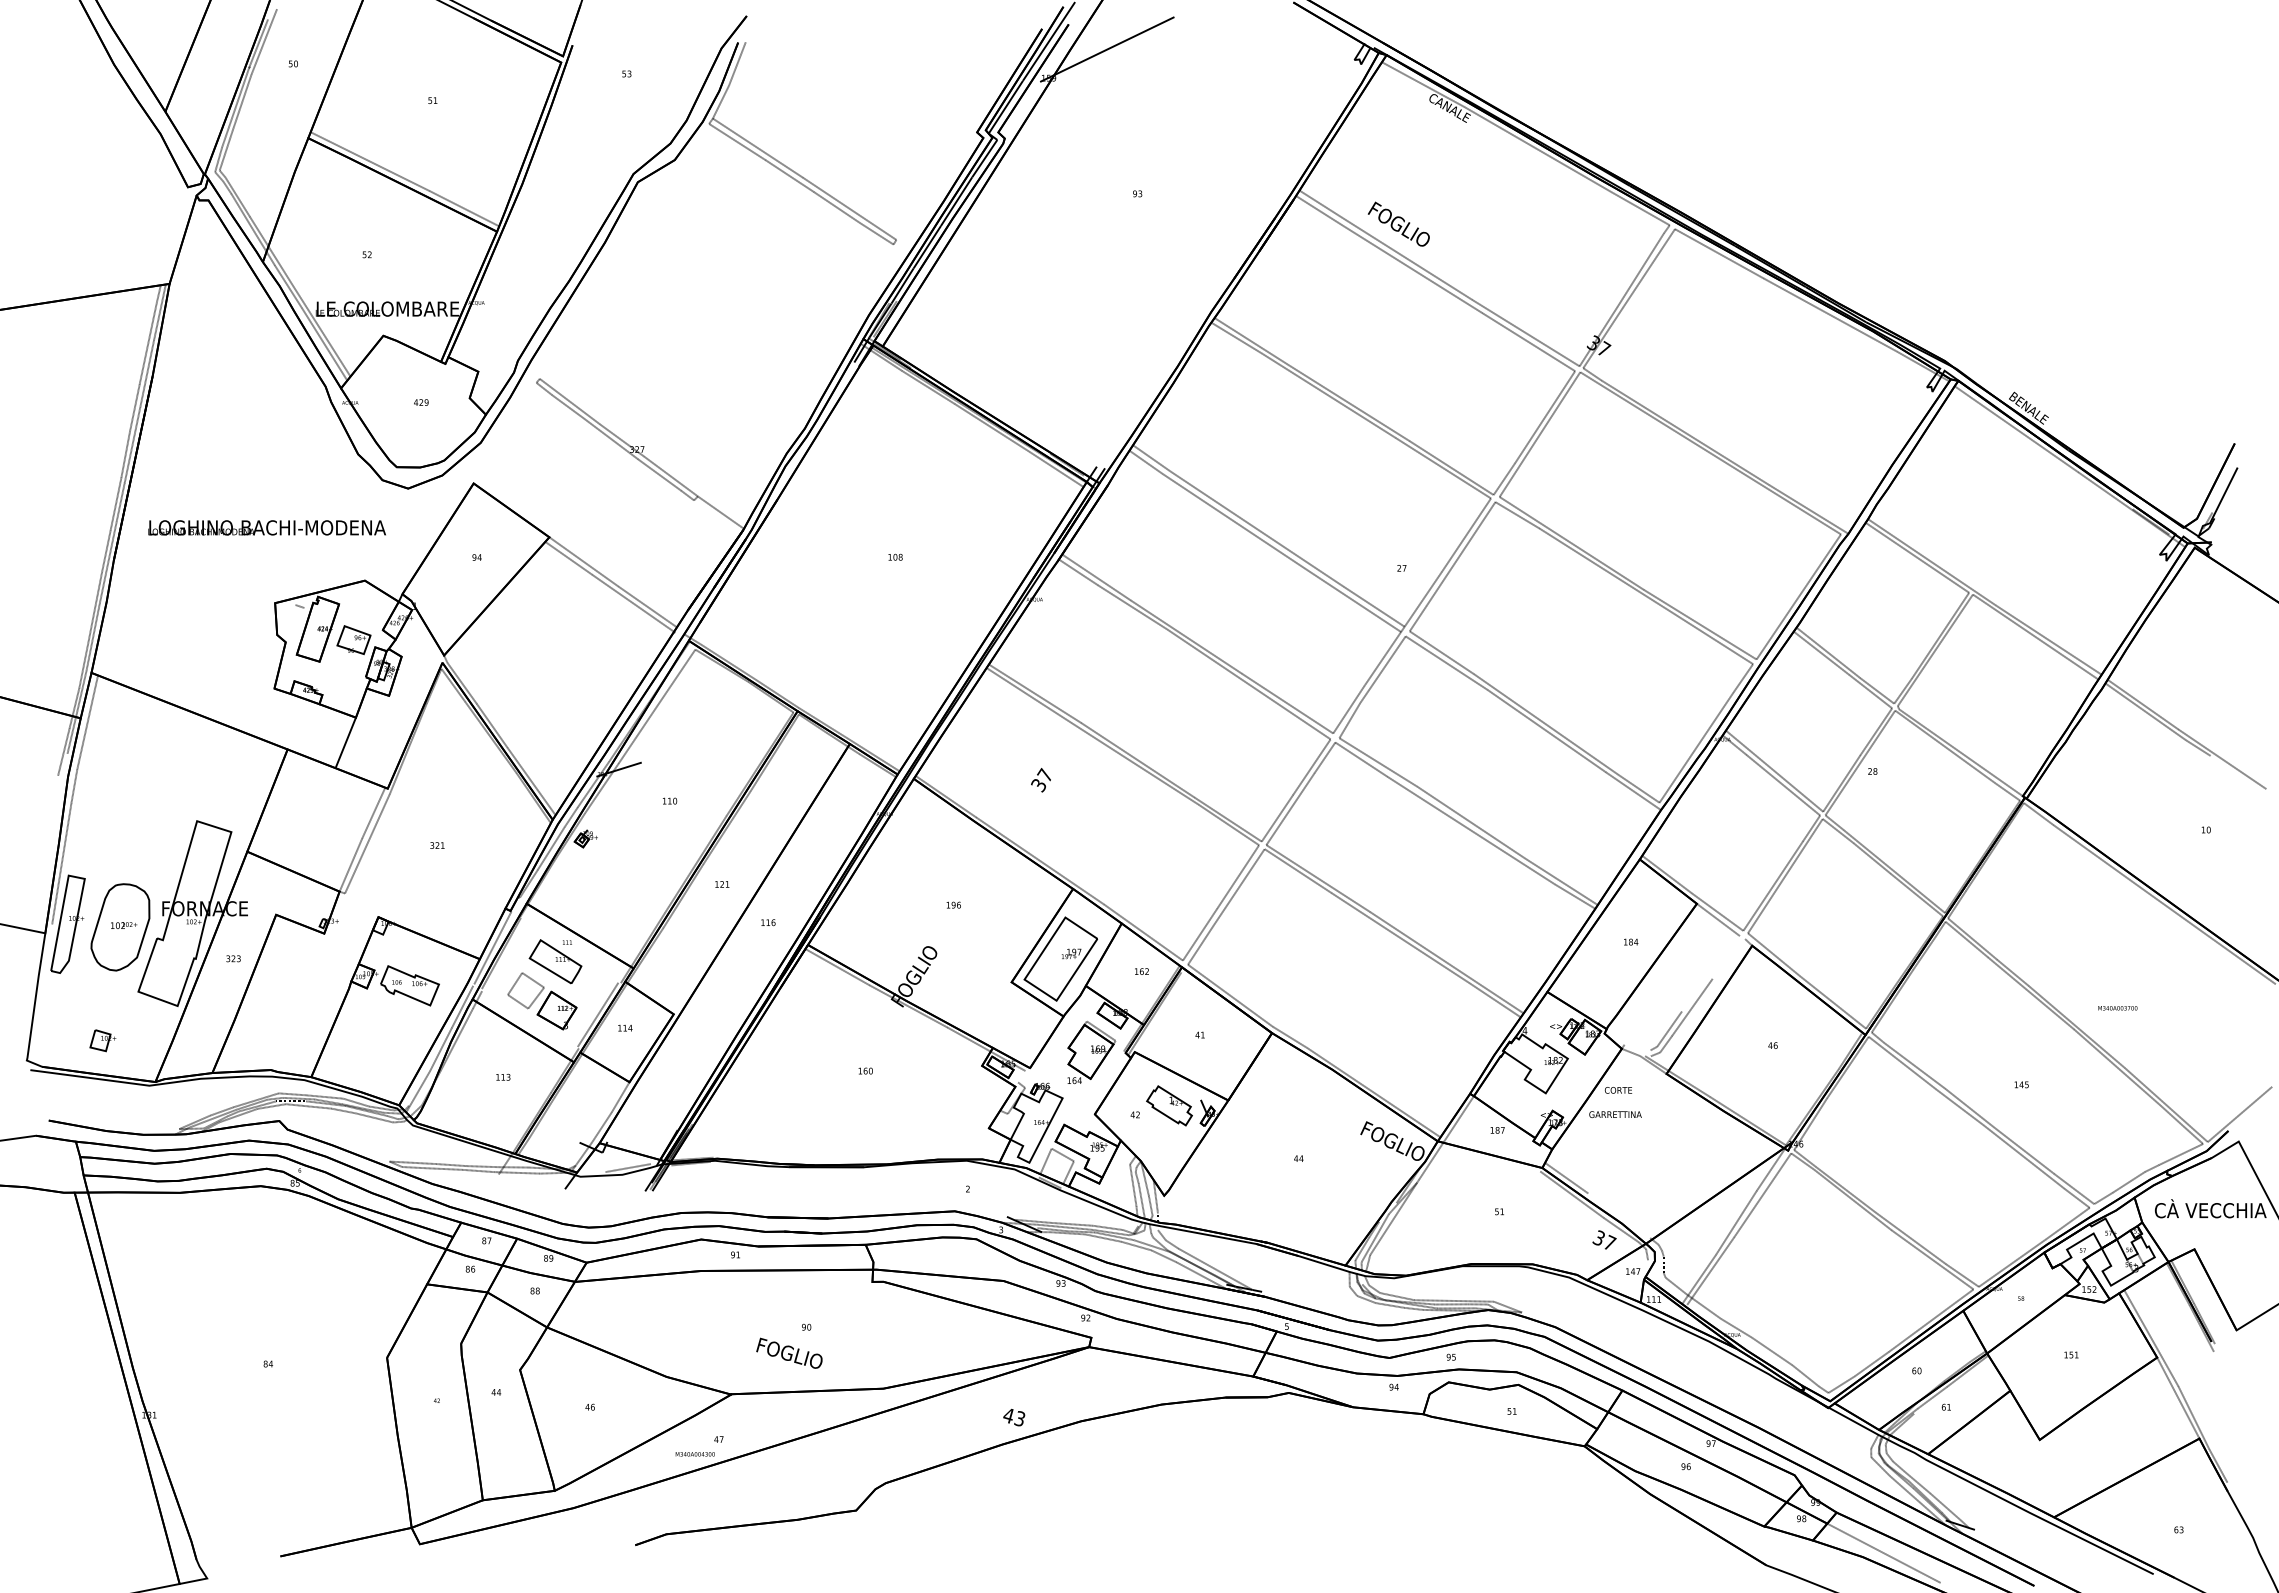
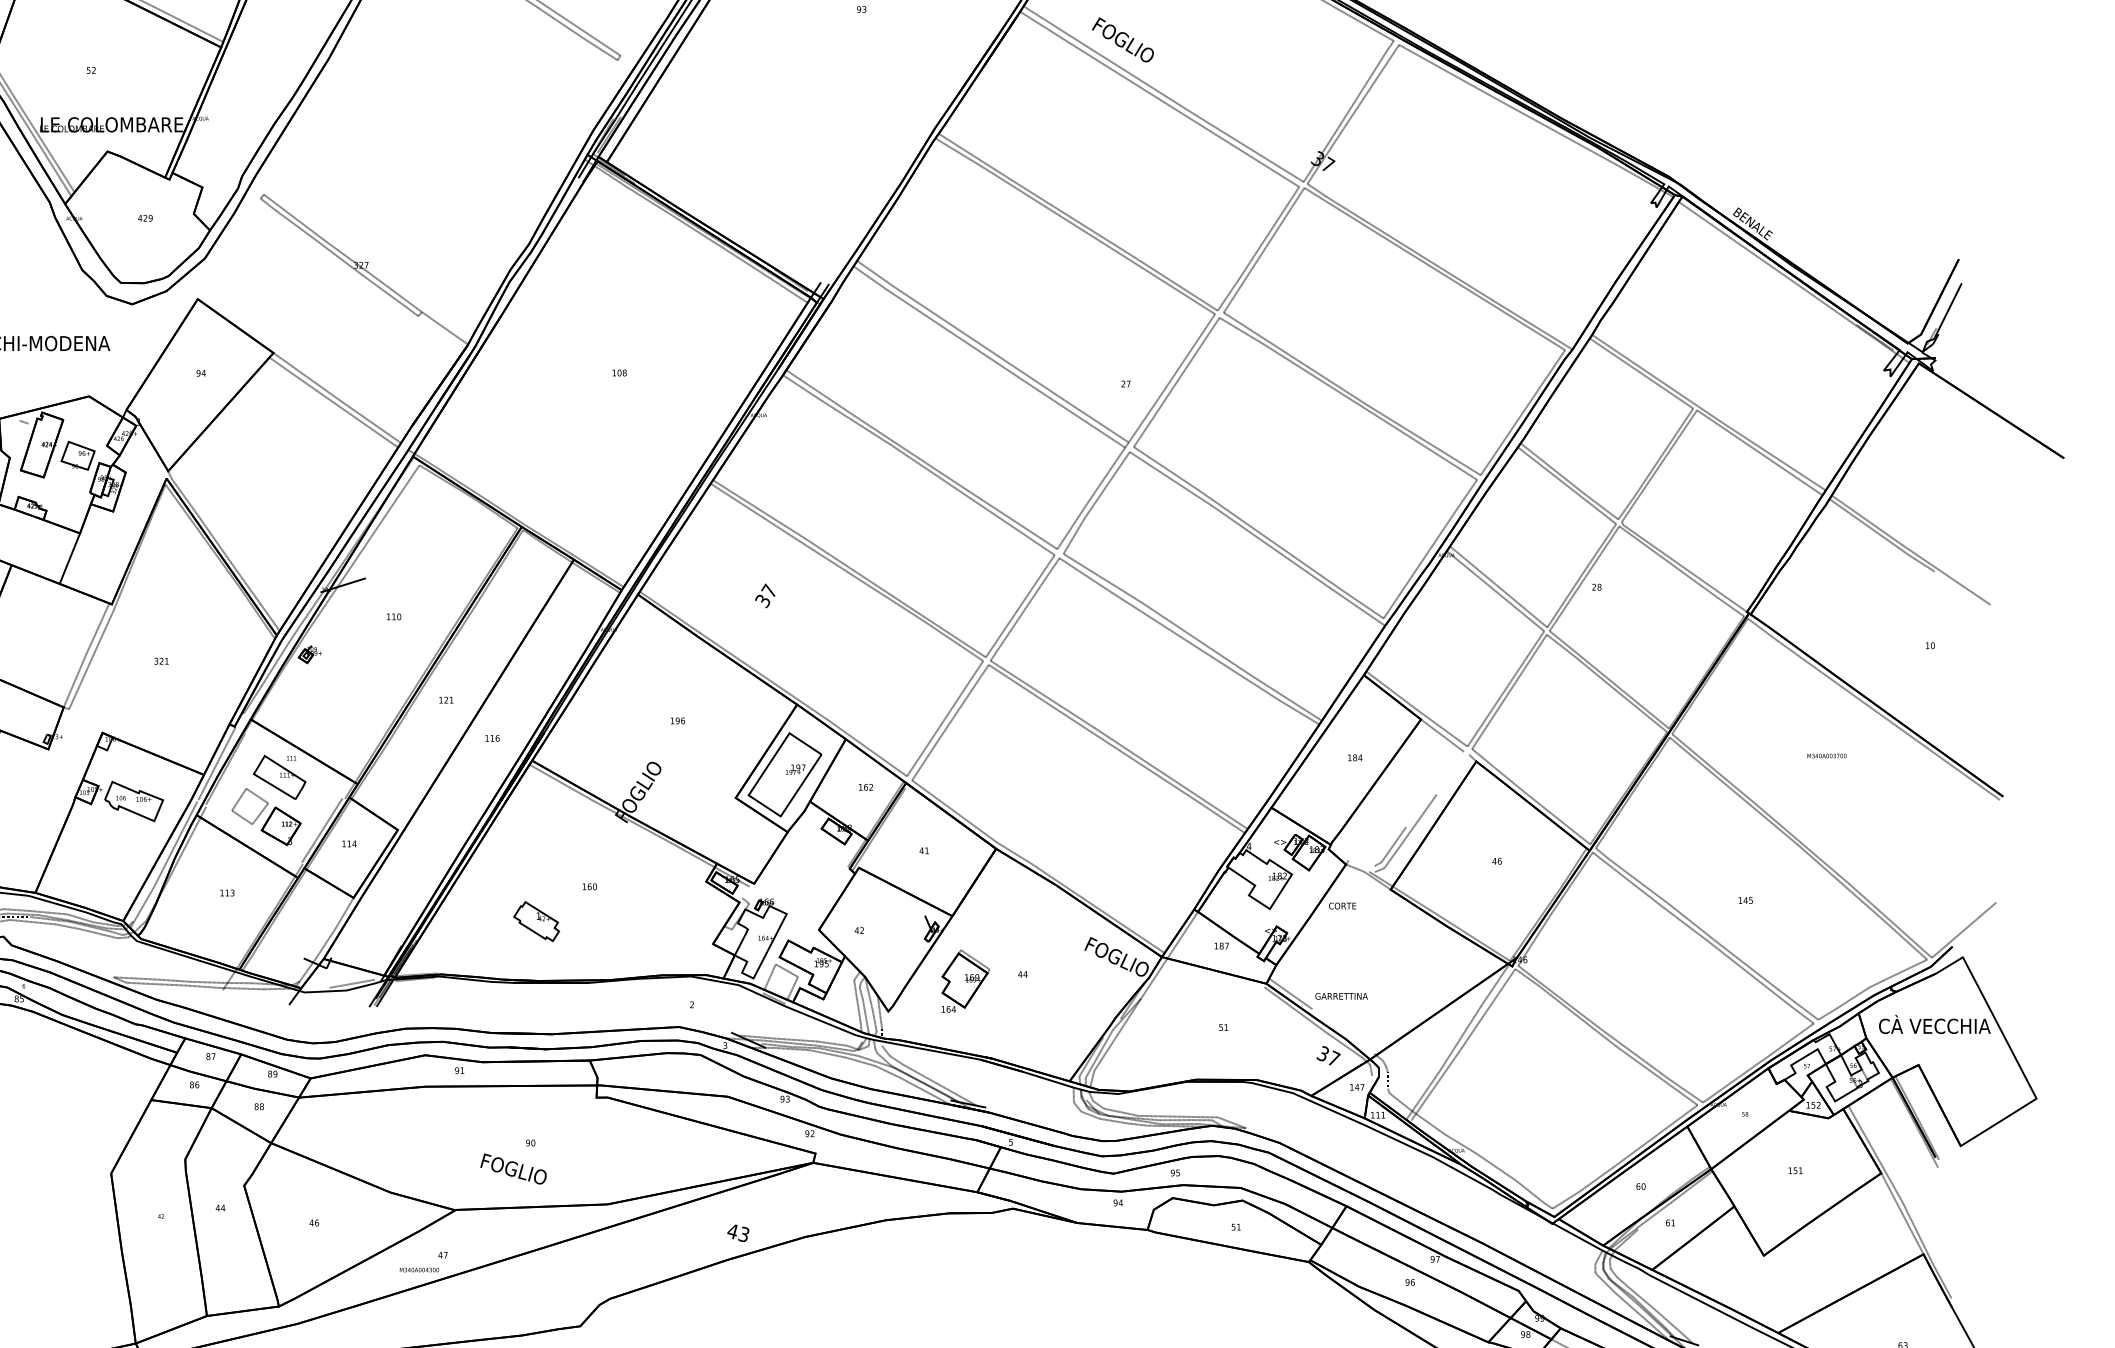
text: (2117, 1008) -> (1826, 756), moved
part: (1091, 1052) -> (965, 981), moved
part: (1169, 1105) -> (536, 921), moved
text: (1615, 1114) -> (1341, 996), moved

